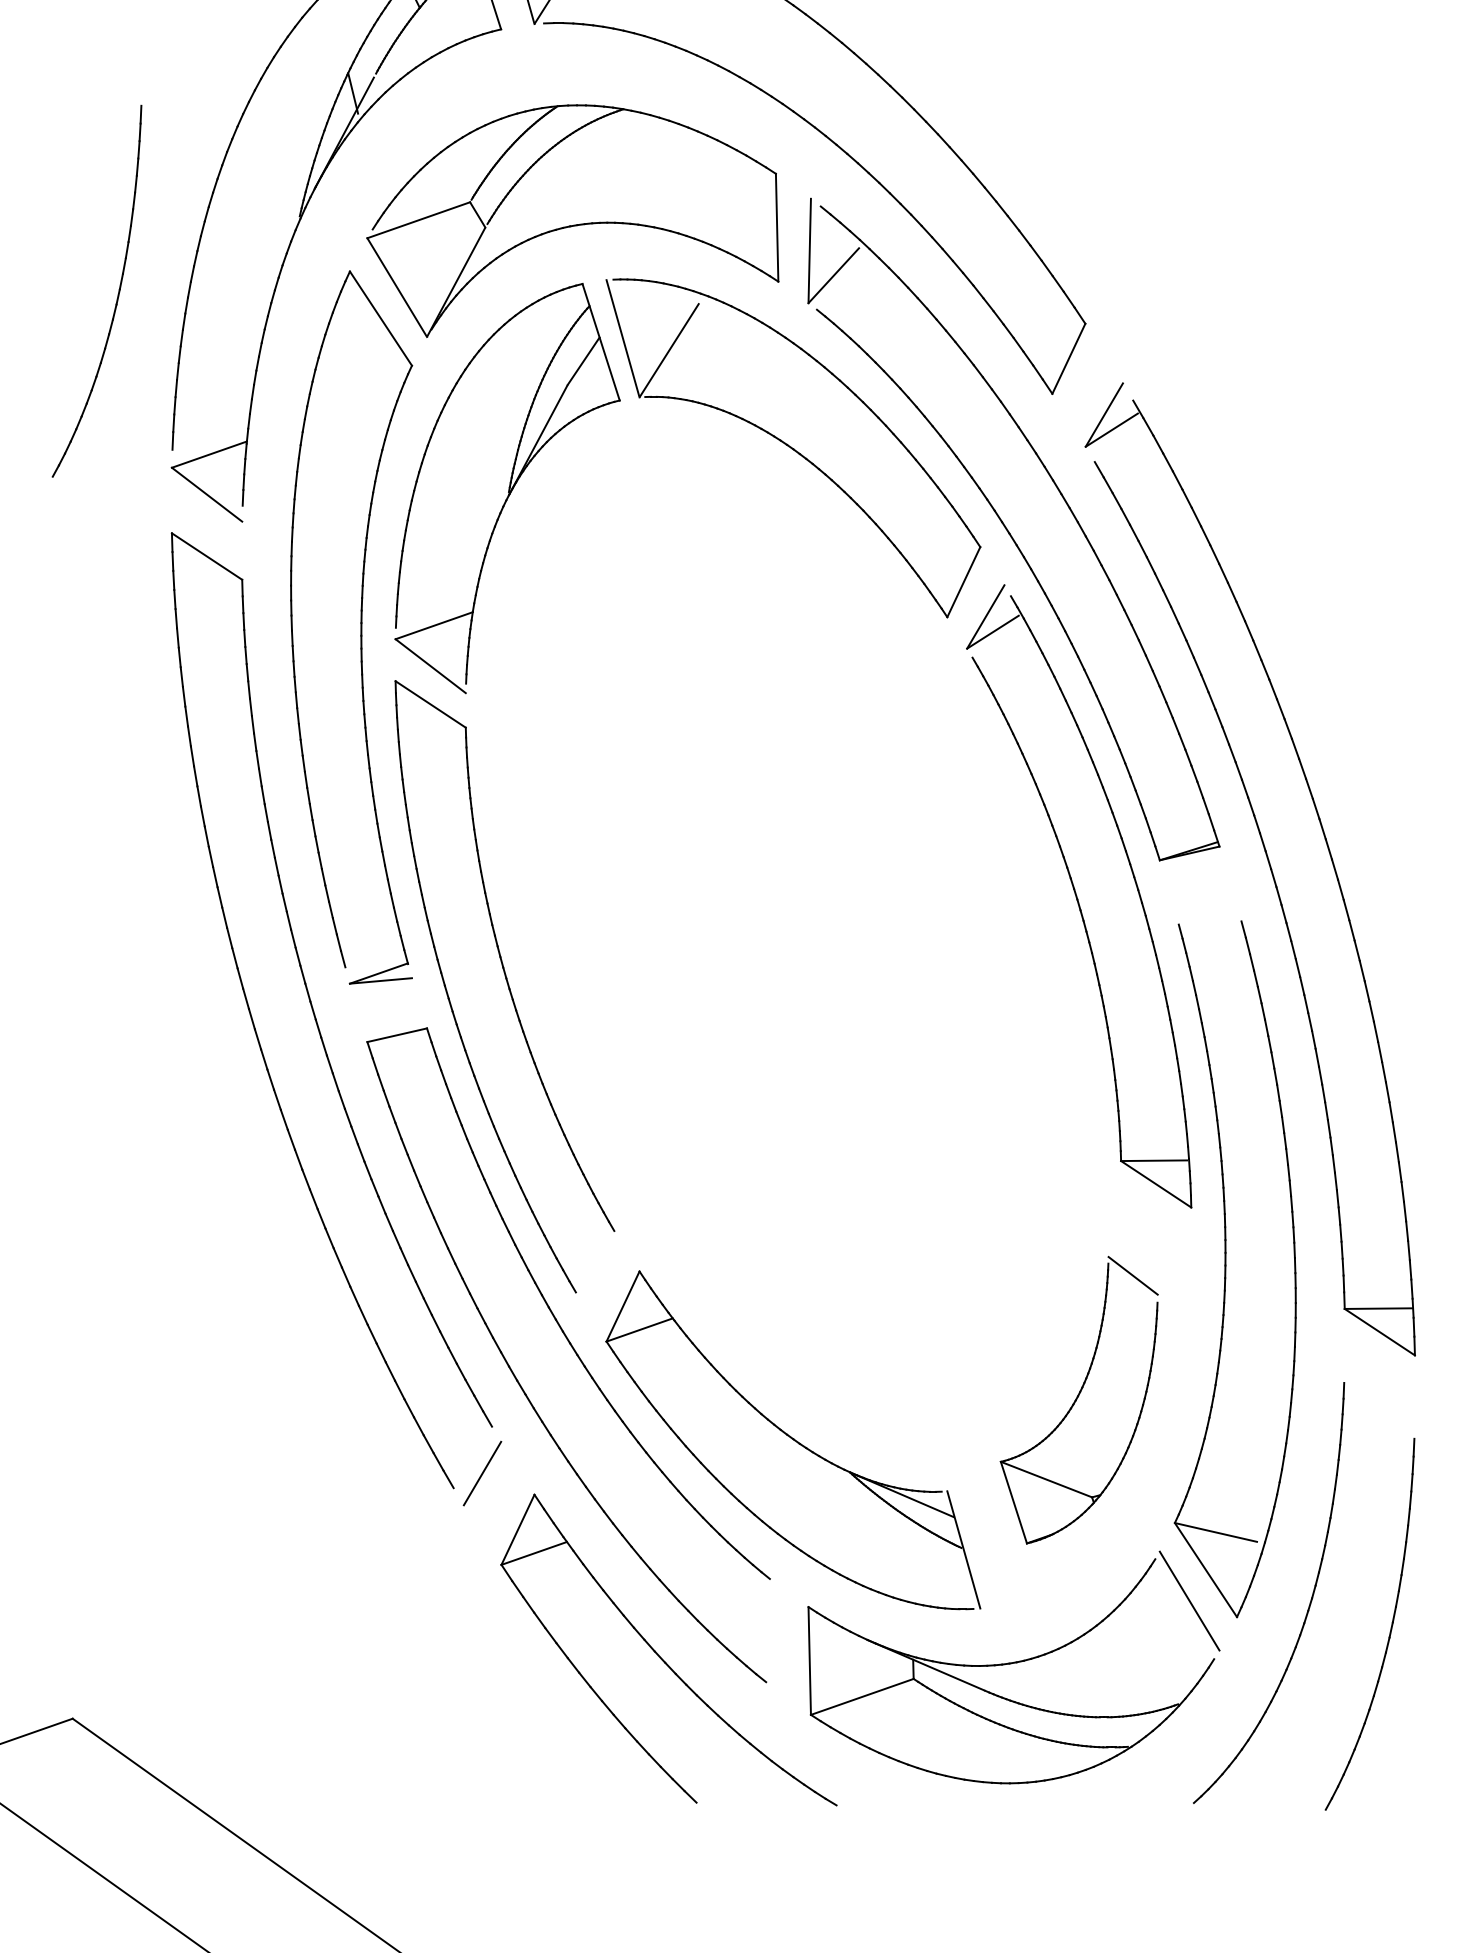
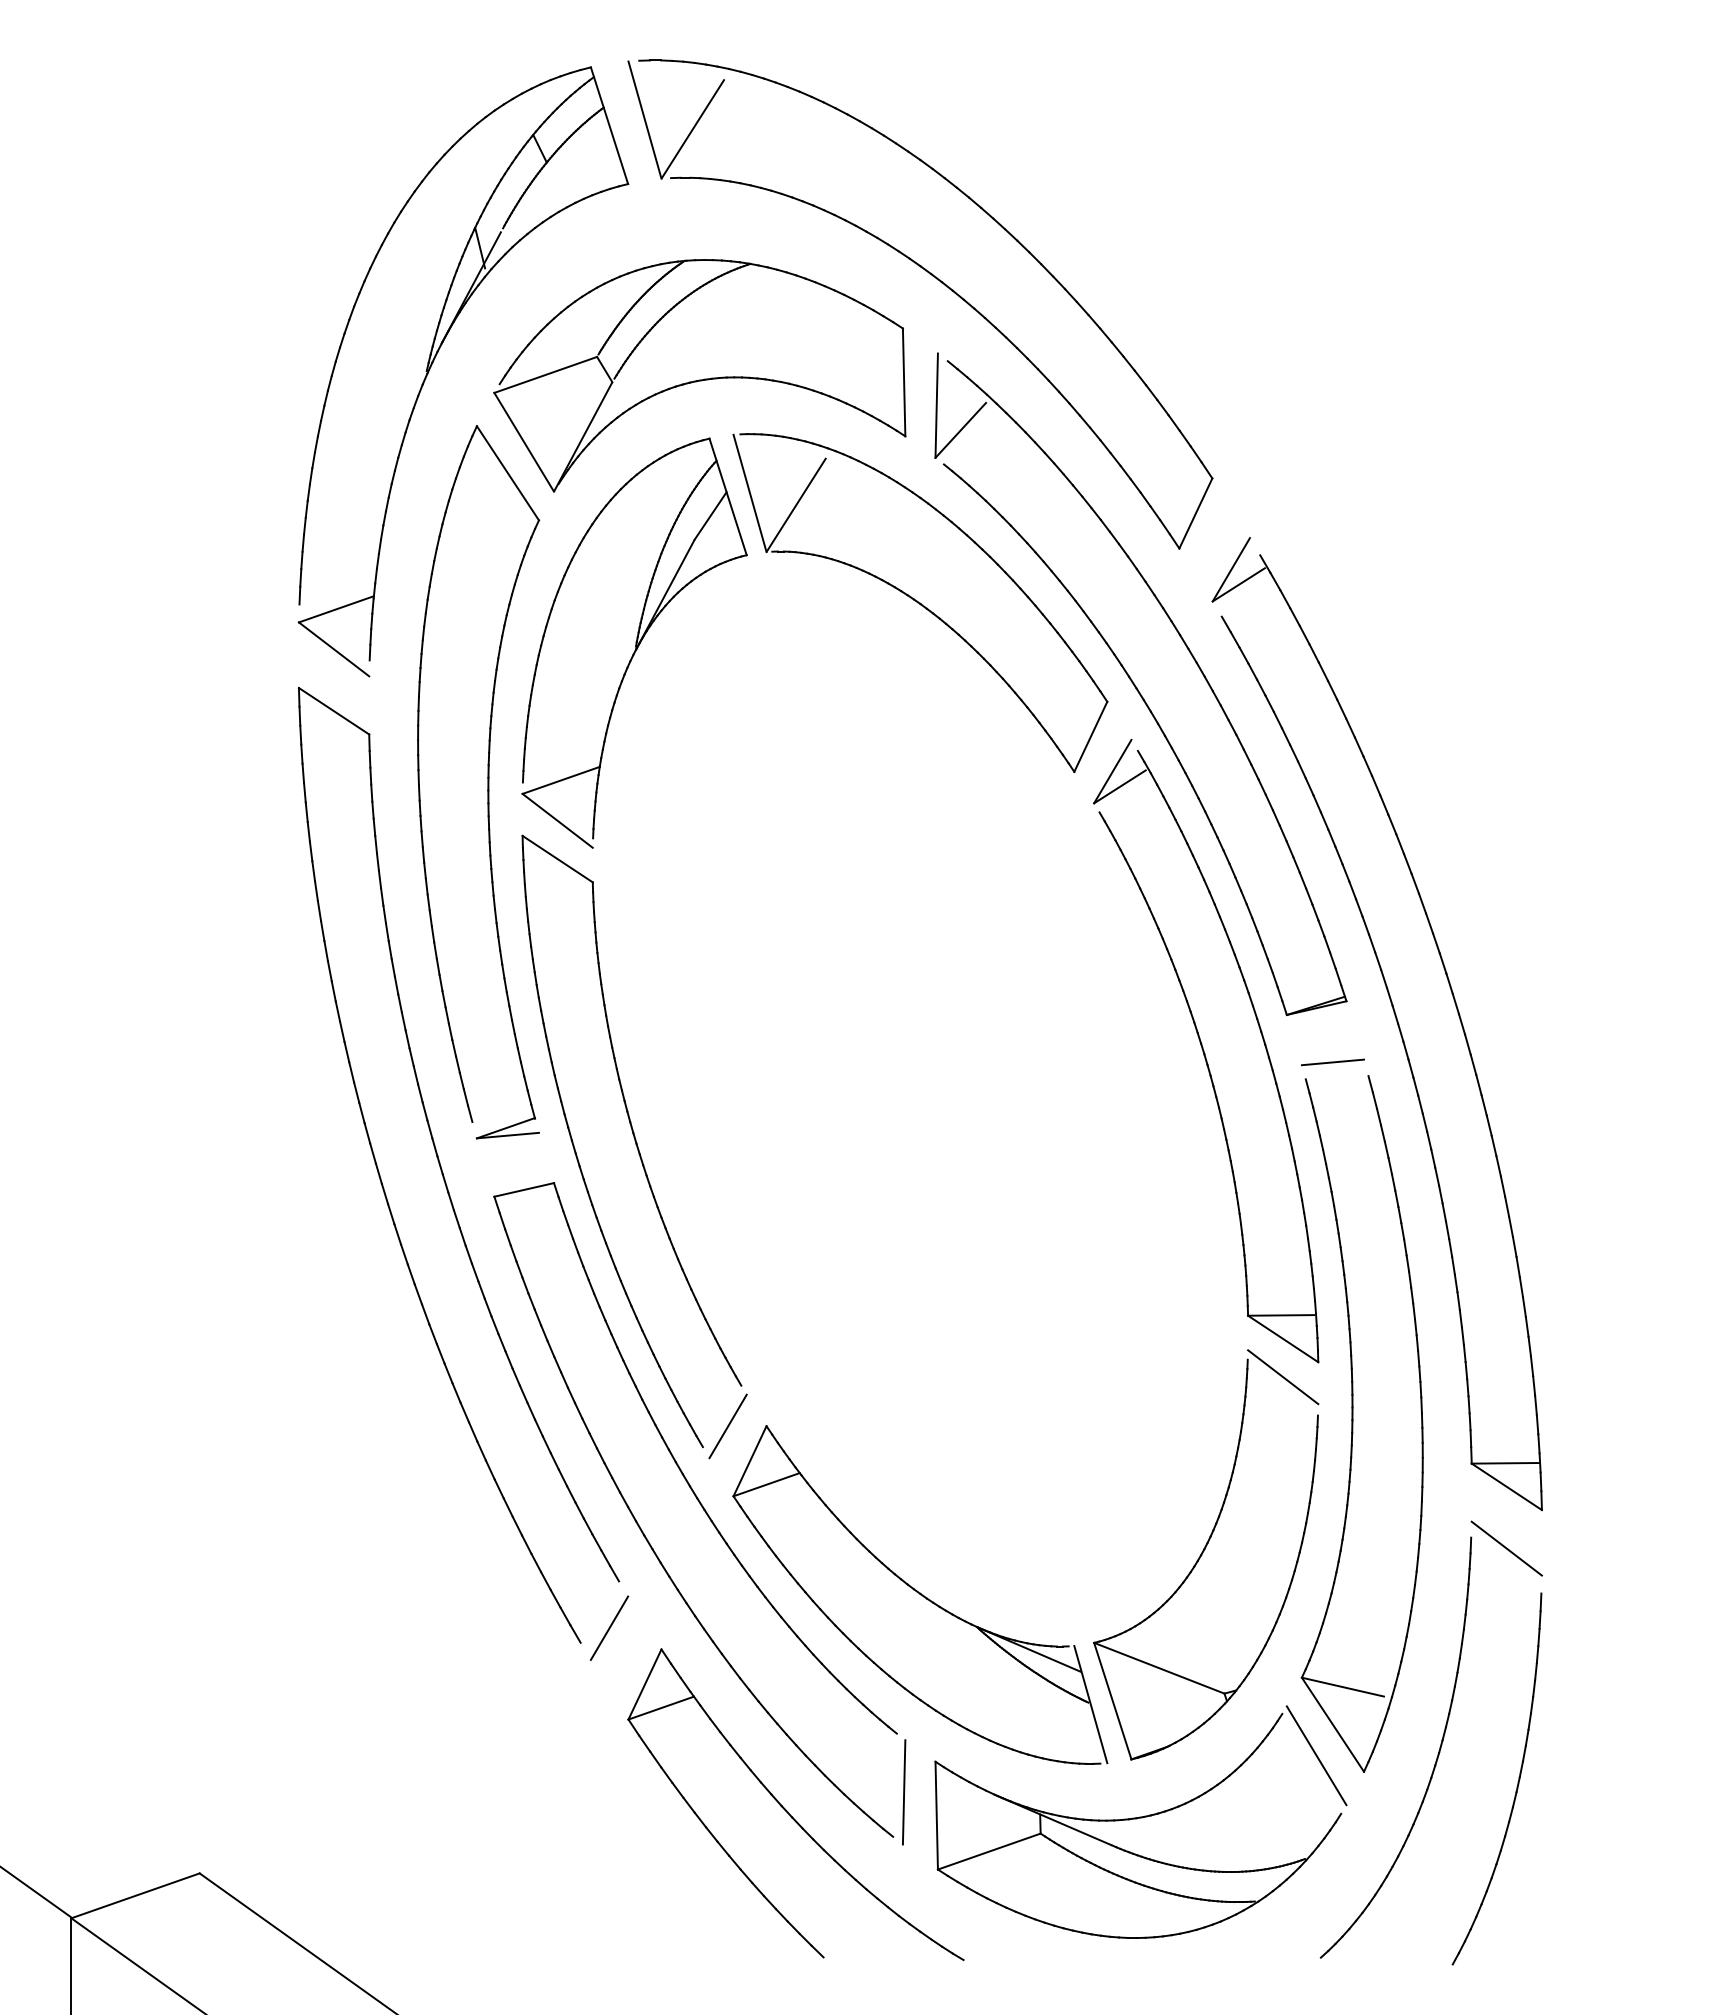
part: (117, 294) -> (244, 449), removed
line: (1205, 907) -> (1332, 1062), added
line: (600, 1271) -> (727, 1426), added
line: (1379, 1393) -> (1506, 1548), added
part: (1079, 1399) -> (1206, 1554), size x1.43
line: (777, 1637) -> (904, 1792), added

